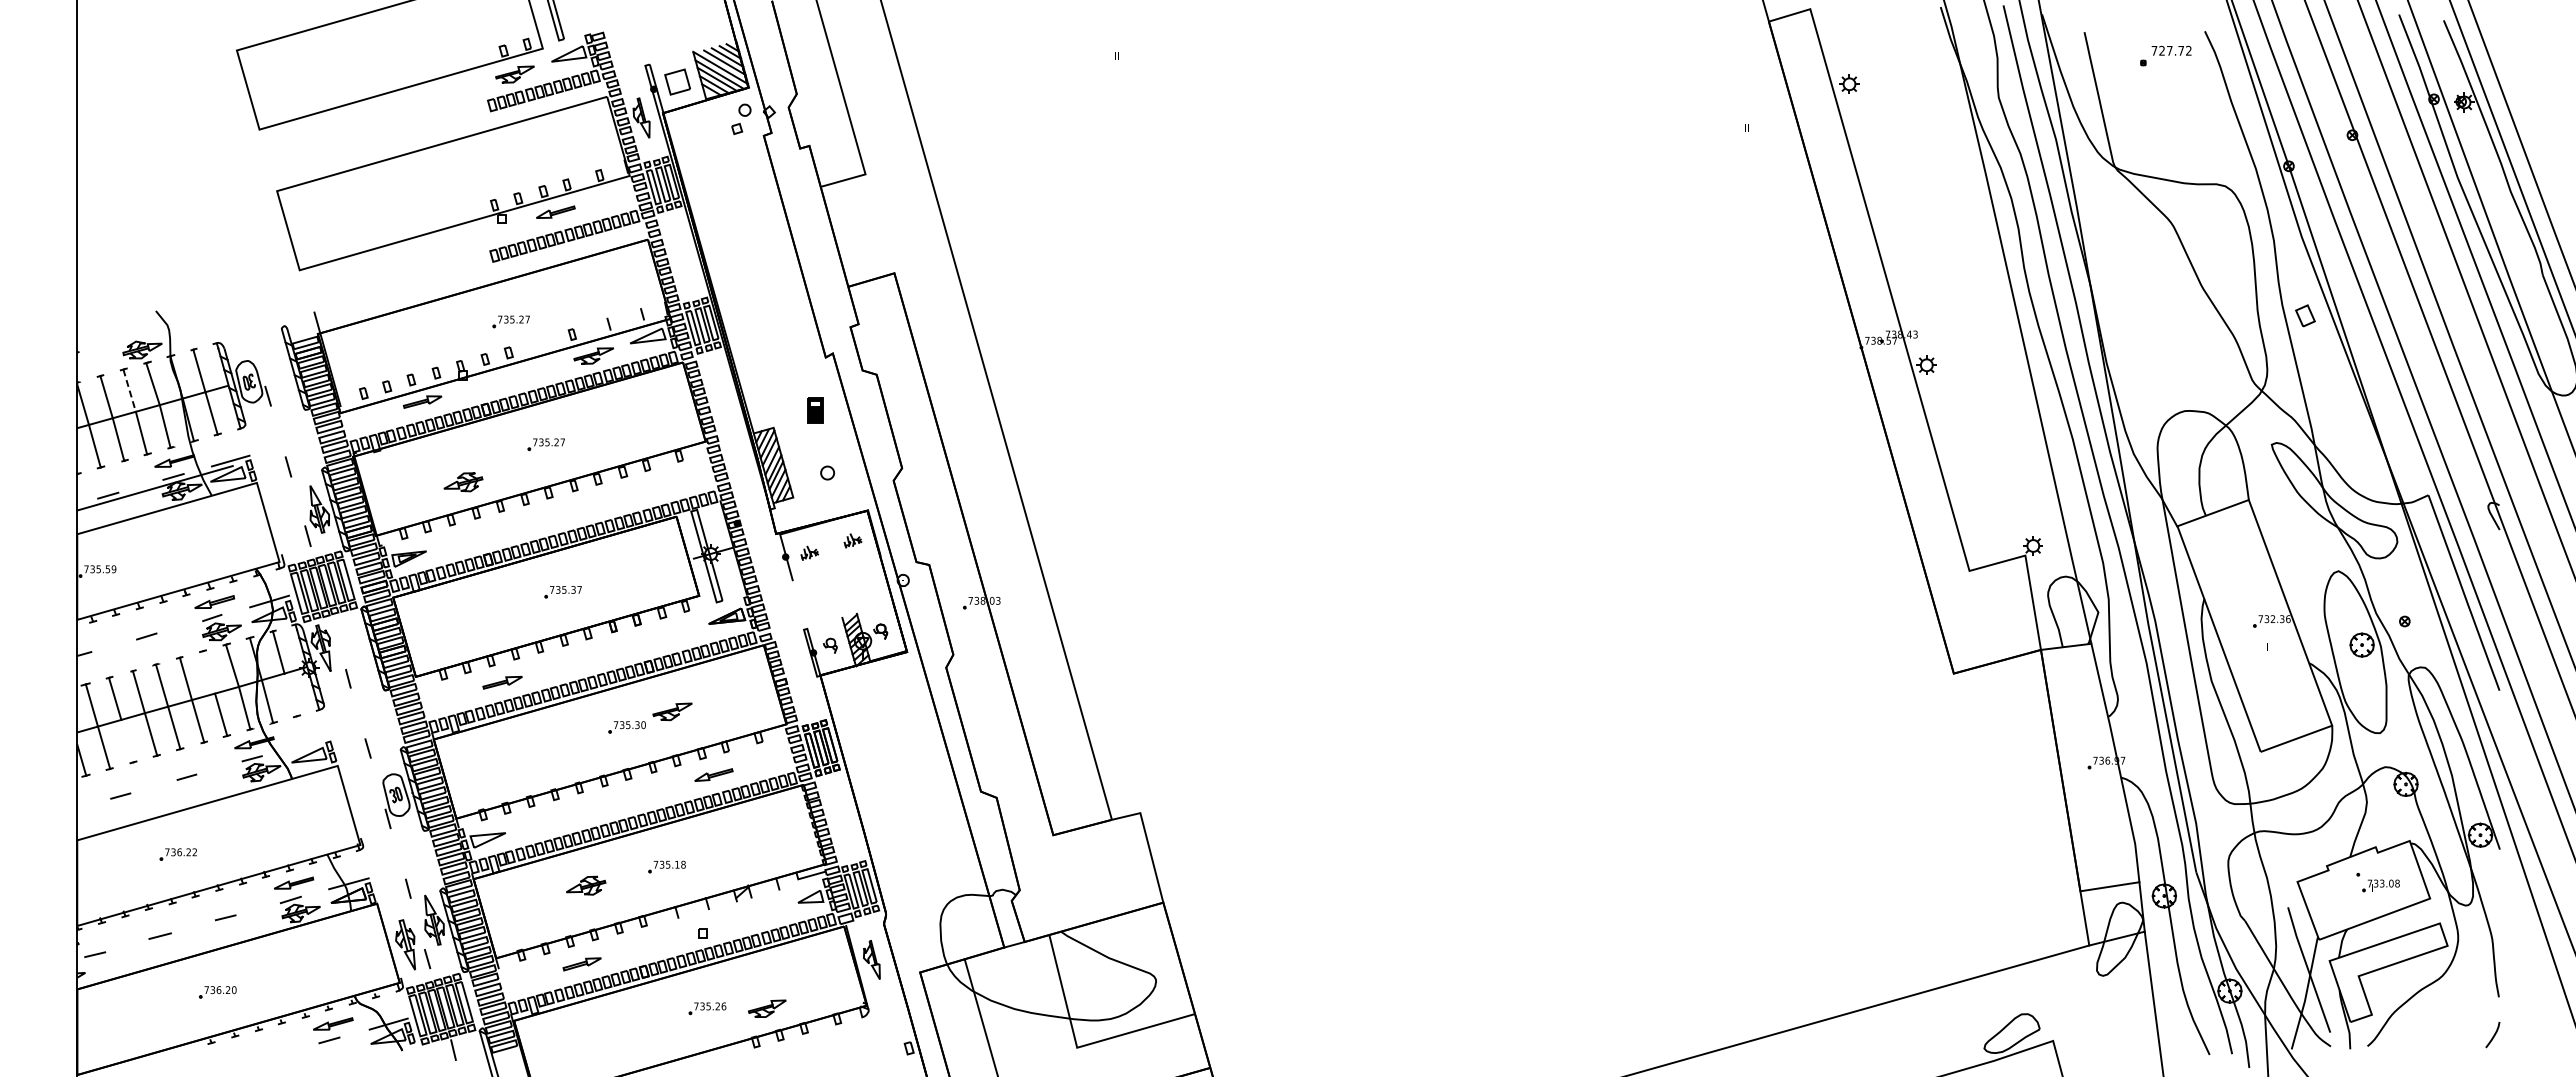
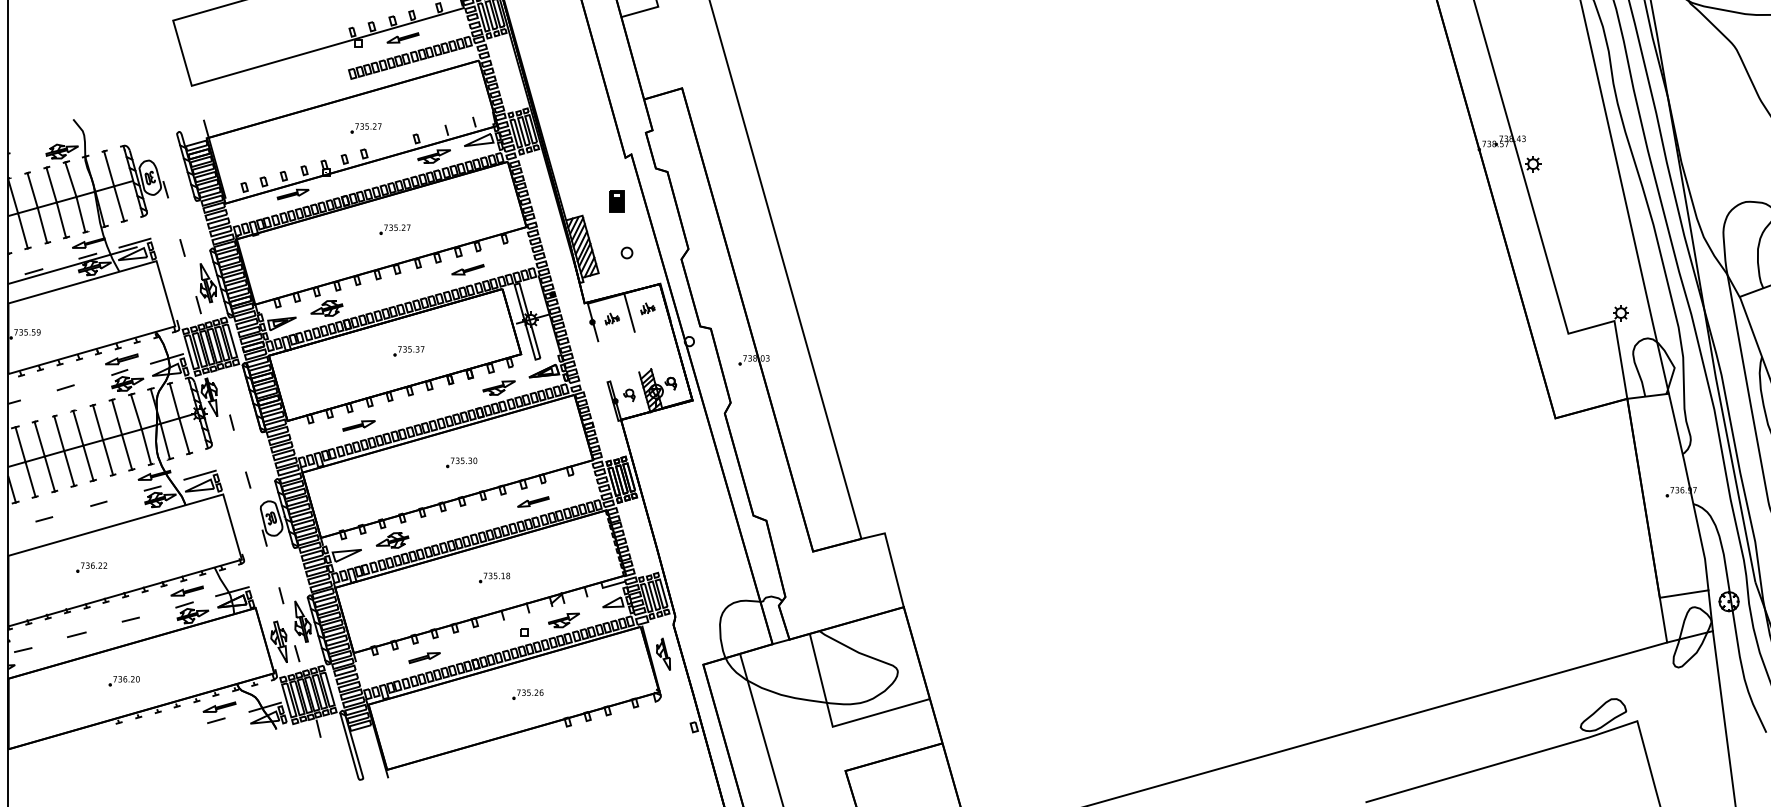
line: (129, 391) -> (51, 185), dashed -> solid
part: (463, 482) -> (326, 308), moved
part: (634, 493) -> (467, 269), added
line: (830, 545) -> (629, 312), added
line: (208, 672) -> (116, 417), added
line: (290, 694) -> (184, 435), added
part: (672, 711) -> (499, 387), moved
line: (127, 740) -> (49, 473), added
line: (309, 742) -> (199, 475), added
part: (586, 885) -> (392, 540), moved
part: (767, 1008) -> (564, 620), moved

